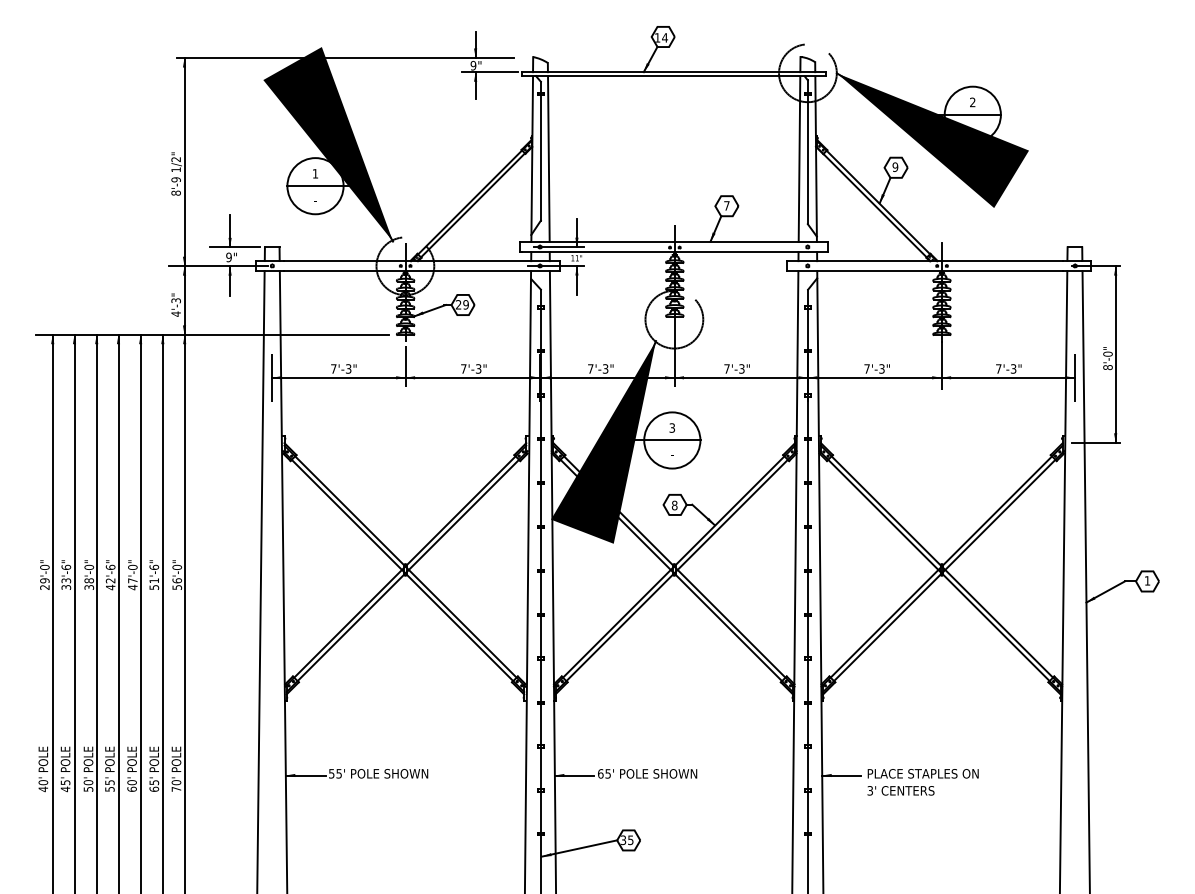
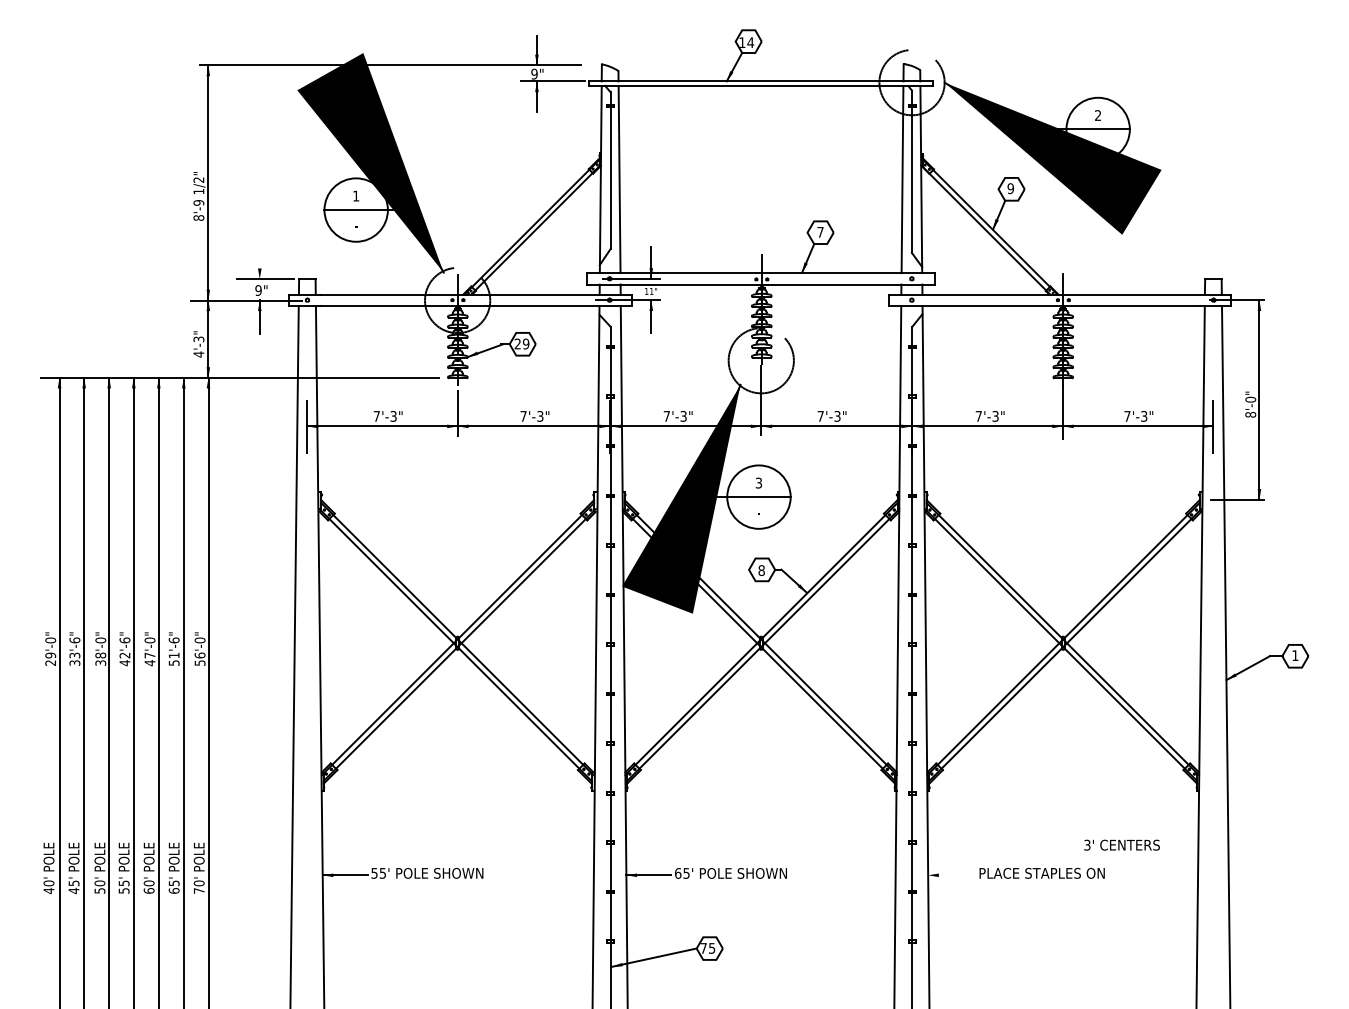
line: (230, 230) -> (260, 260), removed
line: (841, 775) -> (949, 875), removed
text: (900, 790) -> (1121, 844), moved
text: (623, 840) -> (703, 948), 35 -> 75

